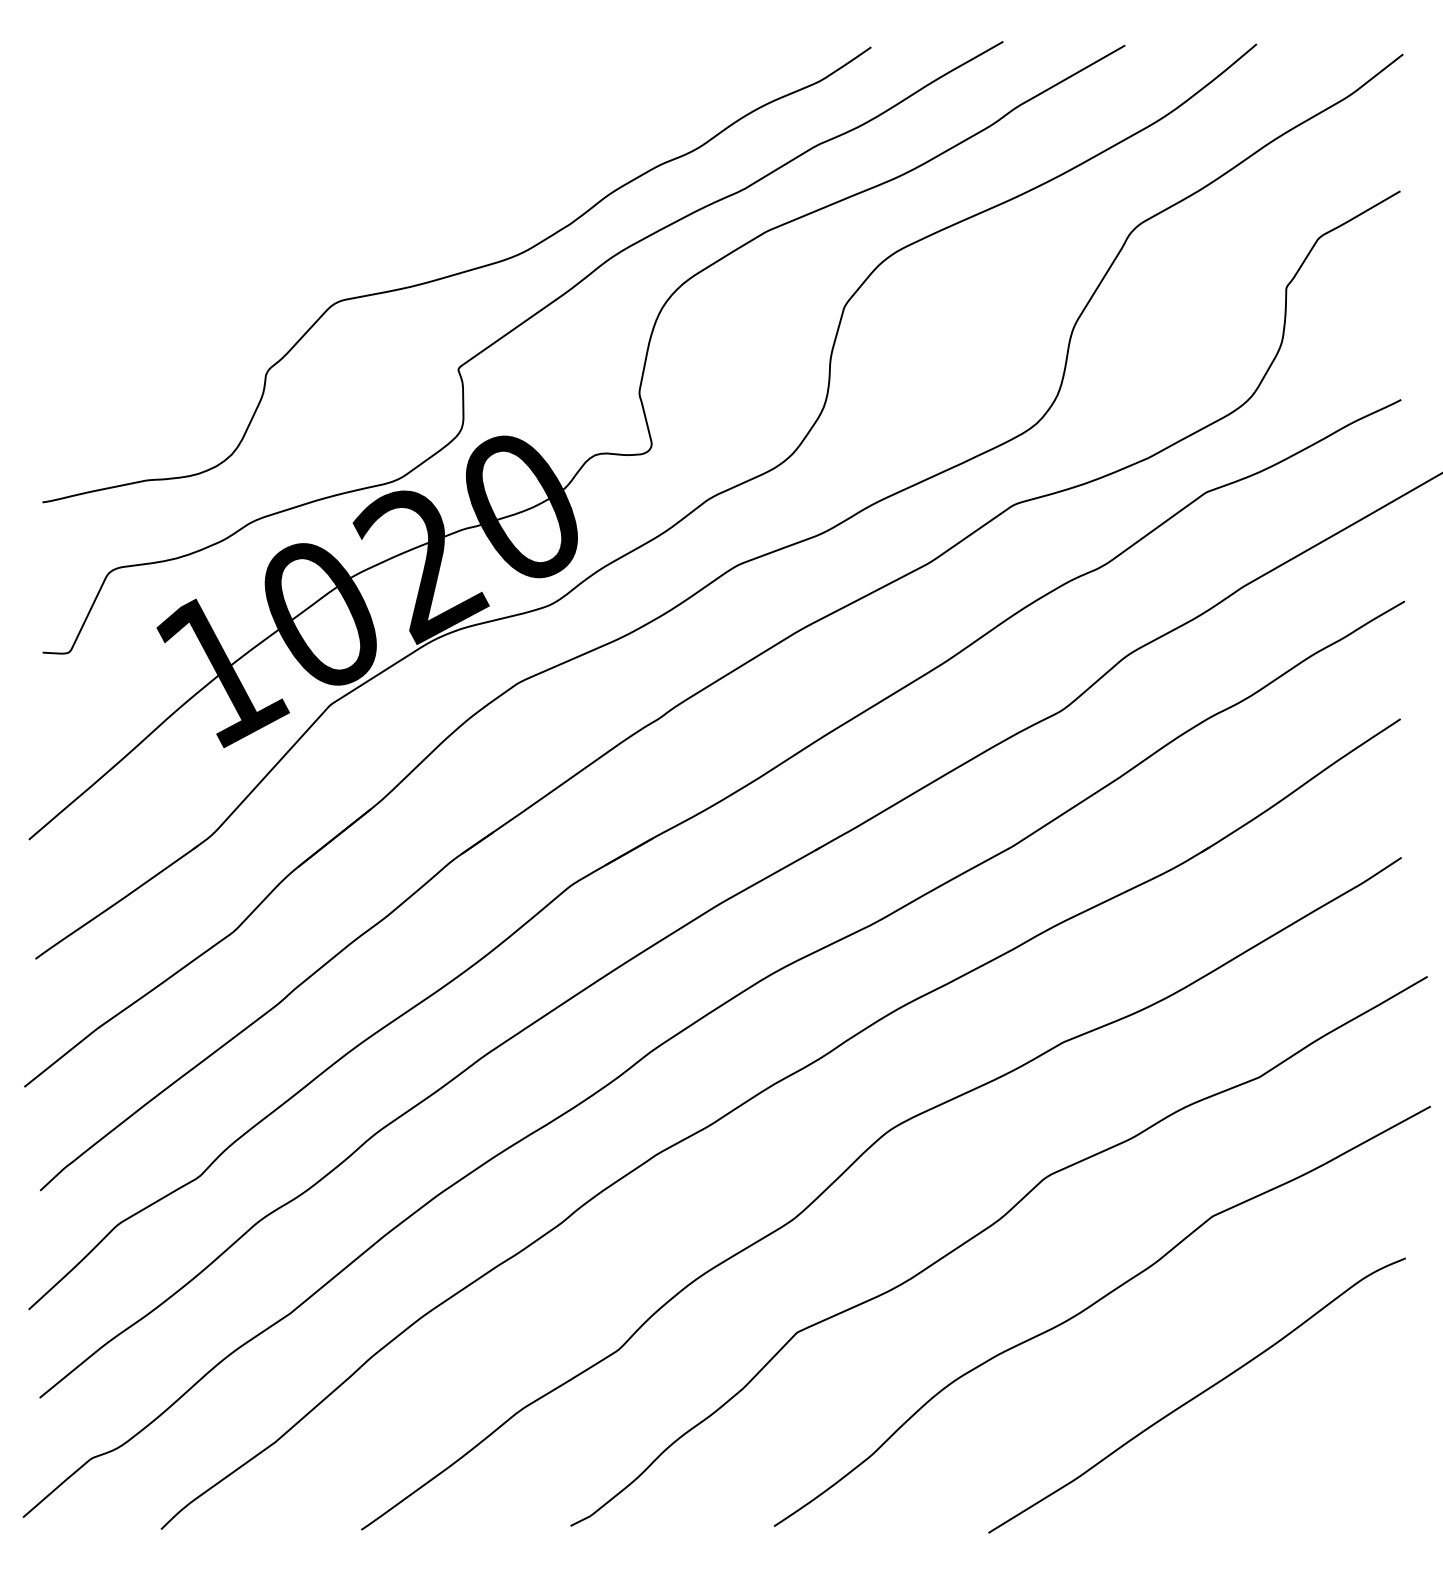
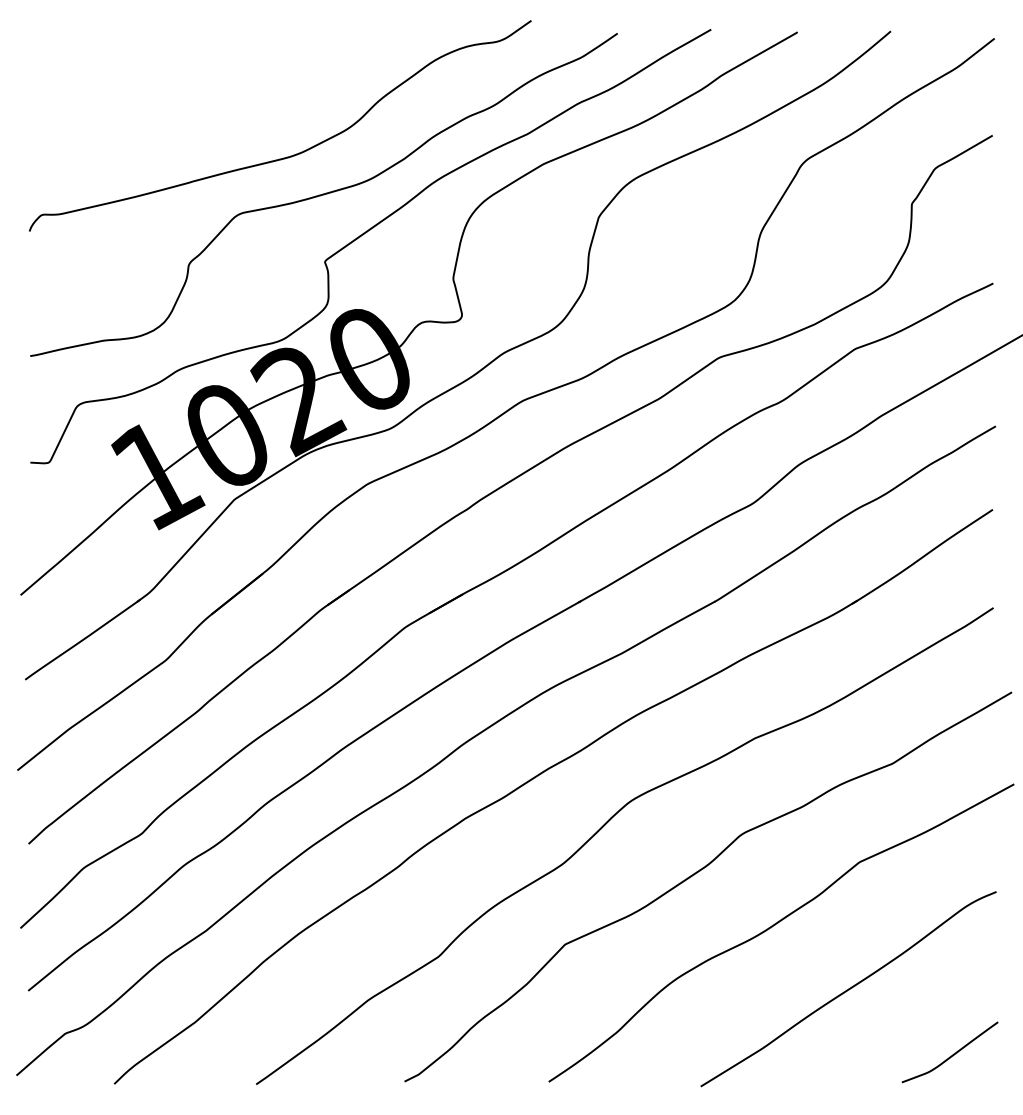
curve: (410, 219) -> (291, 155), added
curve: (1344, 1487) -> (953, 1054), added

